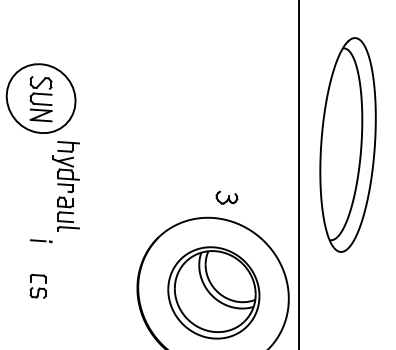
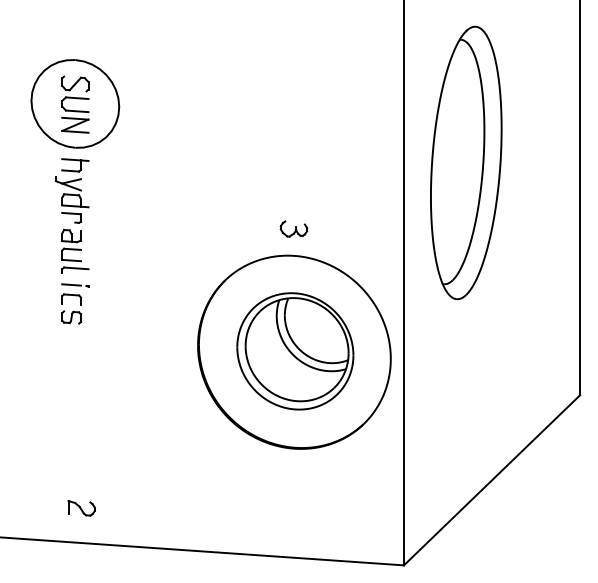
part: (66, 186) -> (72, 215), moved
part: (226, 197) -> (293, 228), moved
part: (38, 285) -> (71, 308), moved

